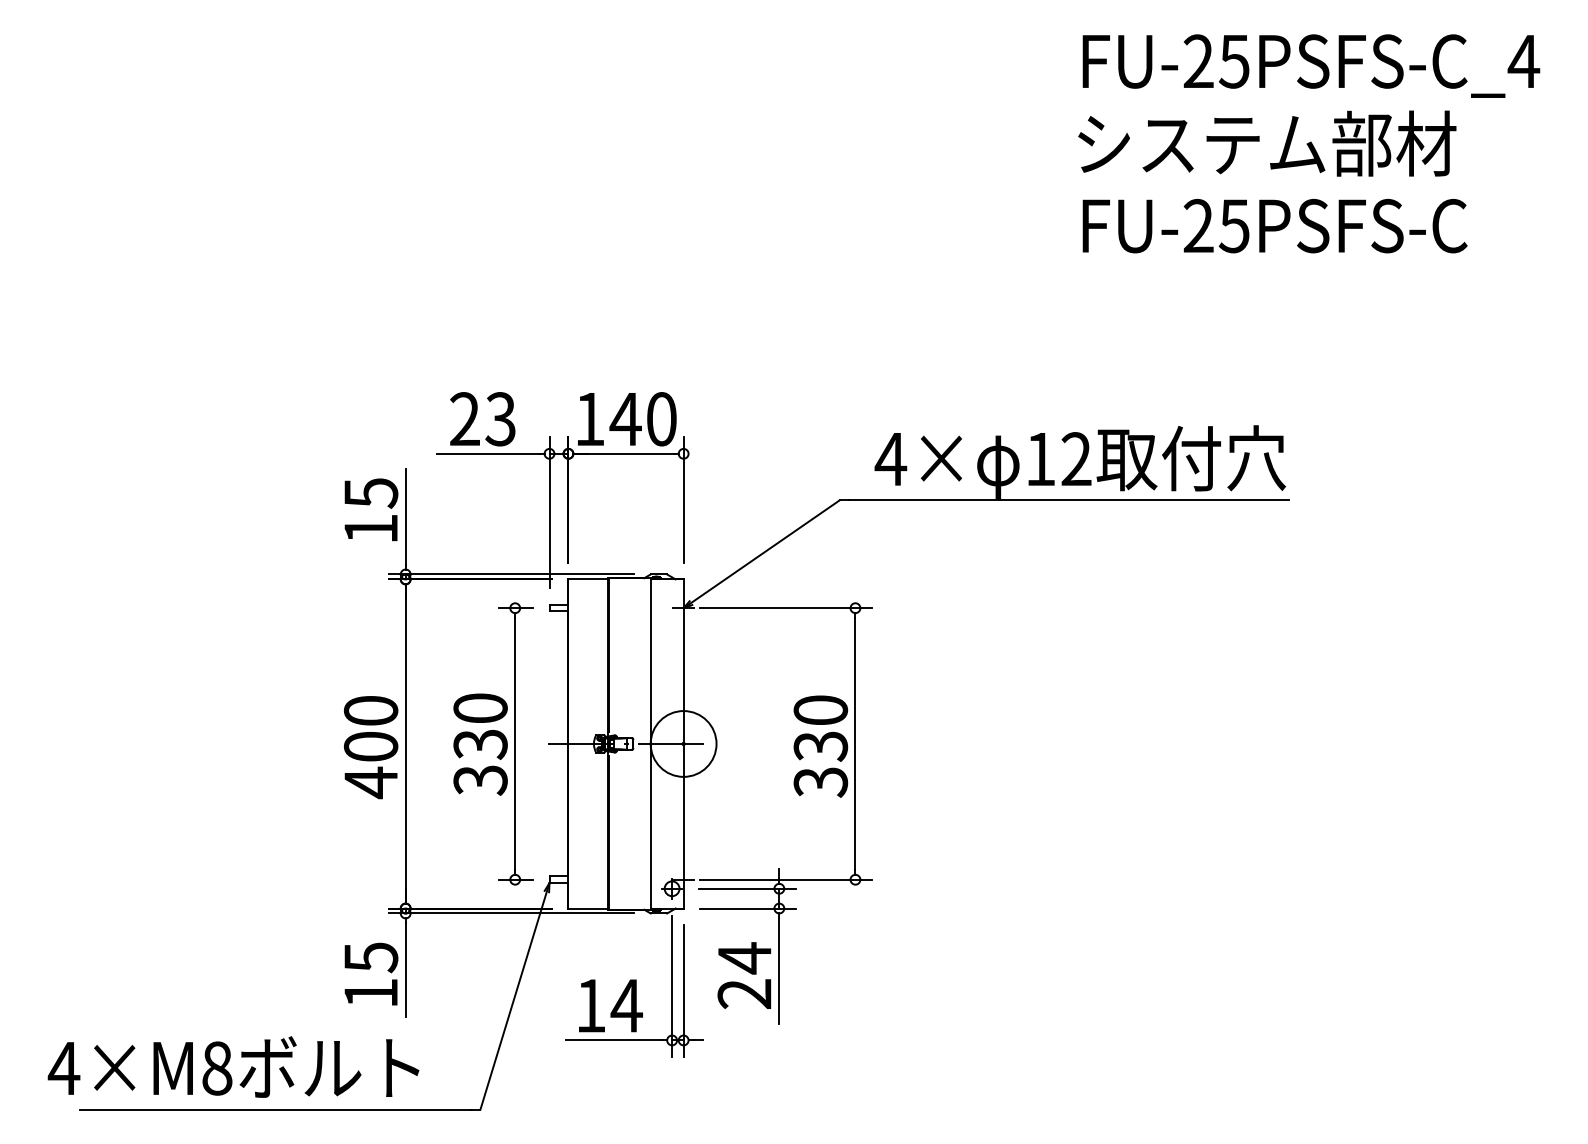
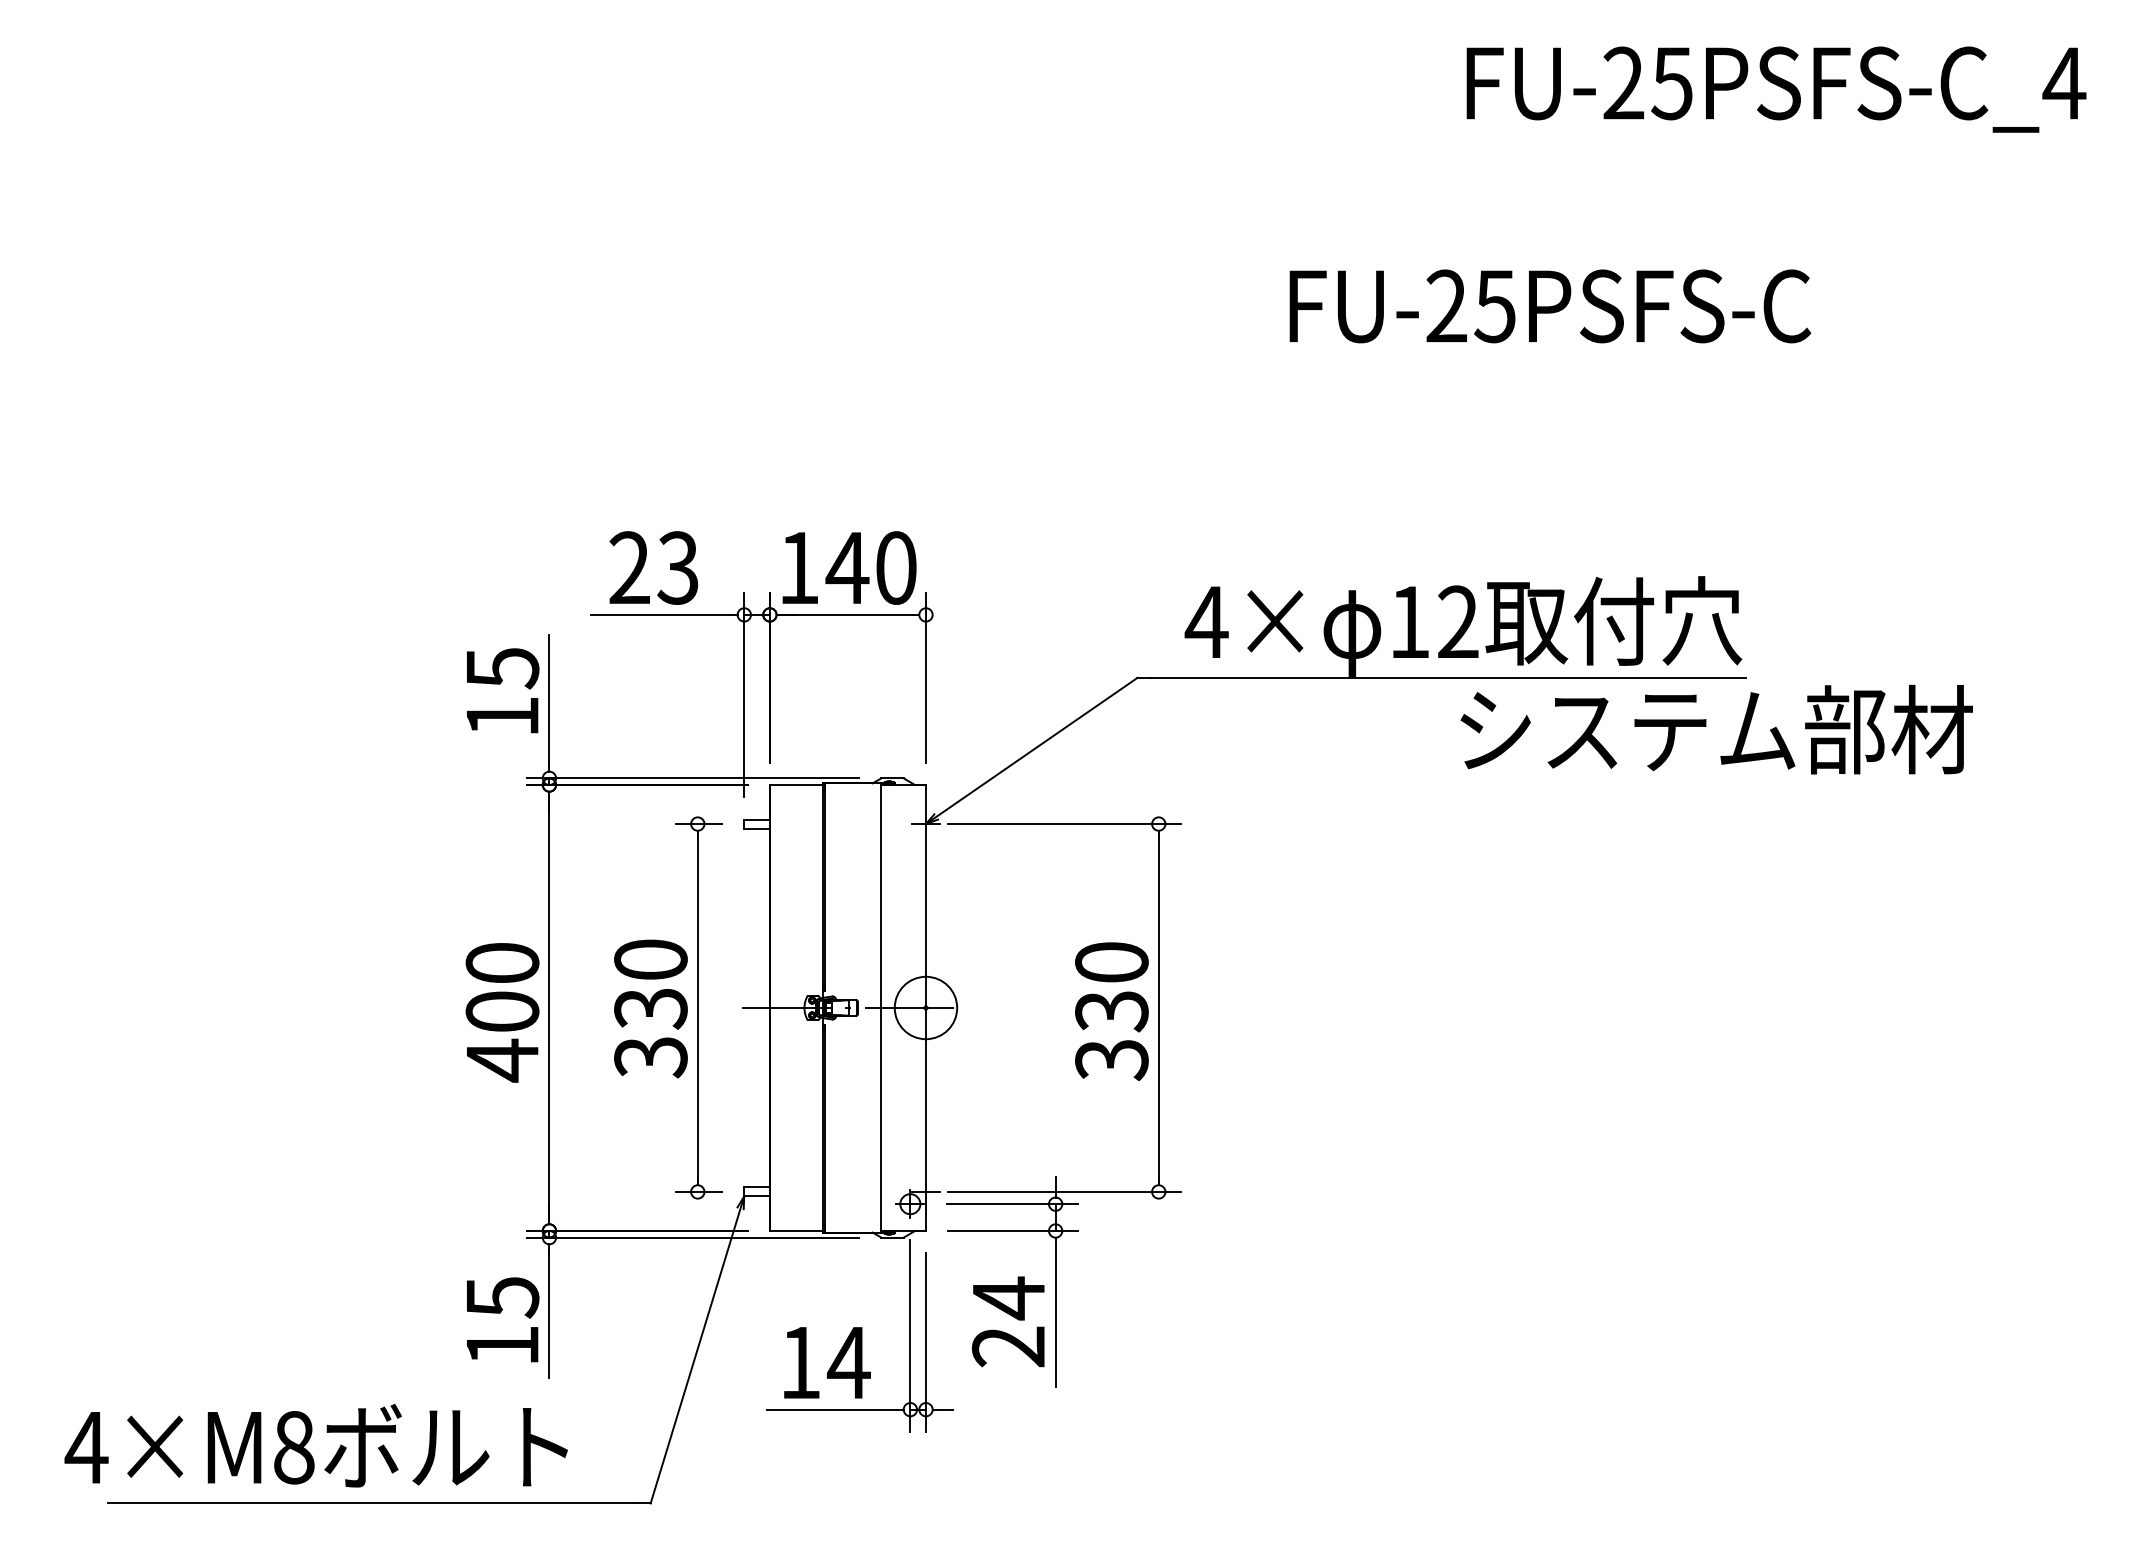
text: (1267, 143) -> (1716, 729), moved
text: (1275, 226) -> (1550, 306), moved
circle: (683, 743) -> (925, 1007), size x0.7

